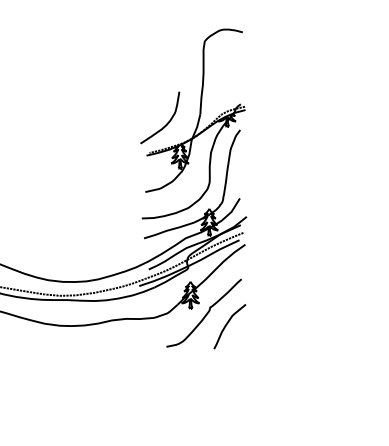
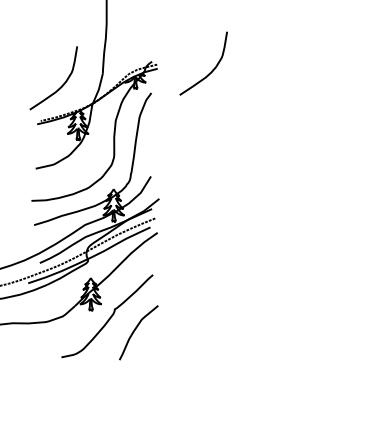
curve: (289, 111) -> (211, 70), added

